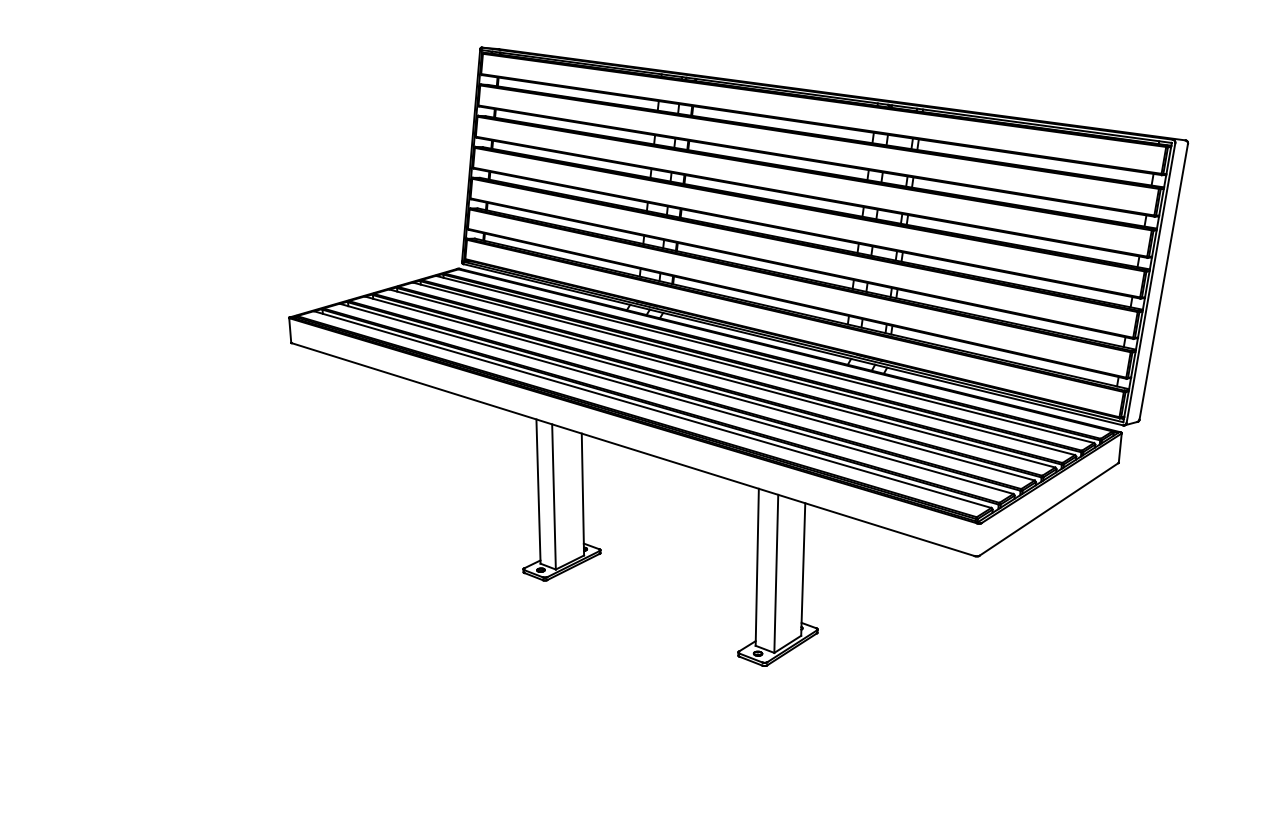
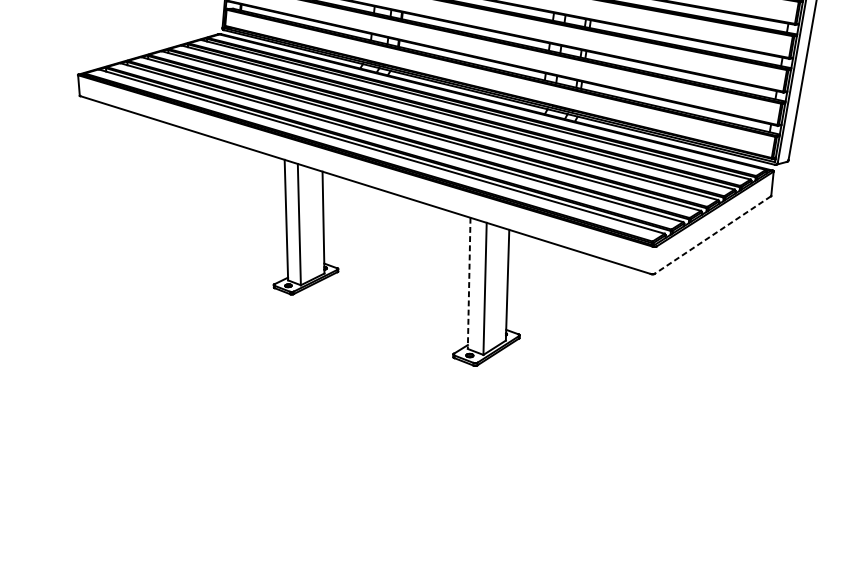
line: (1048, 509) -> (712, 235), solid -> dashed
line: (757, 567) -> (469, 283), solid -> dashed

